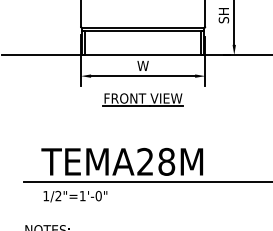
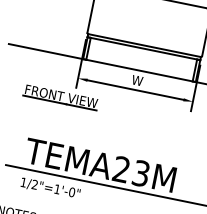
part: (142, 99) -> (60, 97), moved
text: (166, 161) -> (141, 173), TEMA28M -> TEMA23M

